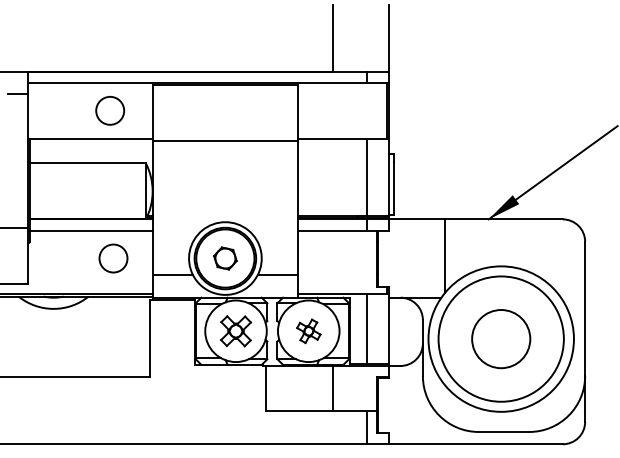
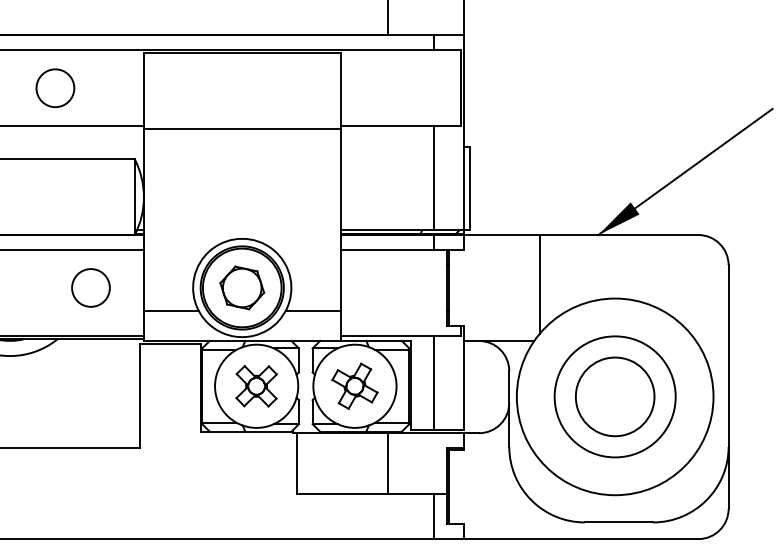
circle: (110, 110) -> (55, 87), moved
part: (225, 258) -> (242, 287), size x1.43
part: (308, 331) -> (354, 386), size x1.43
circle: (500, 338) -> (614, 396), size x0.71

